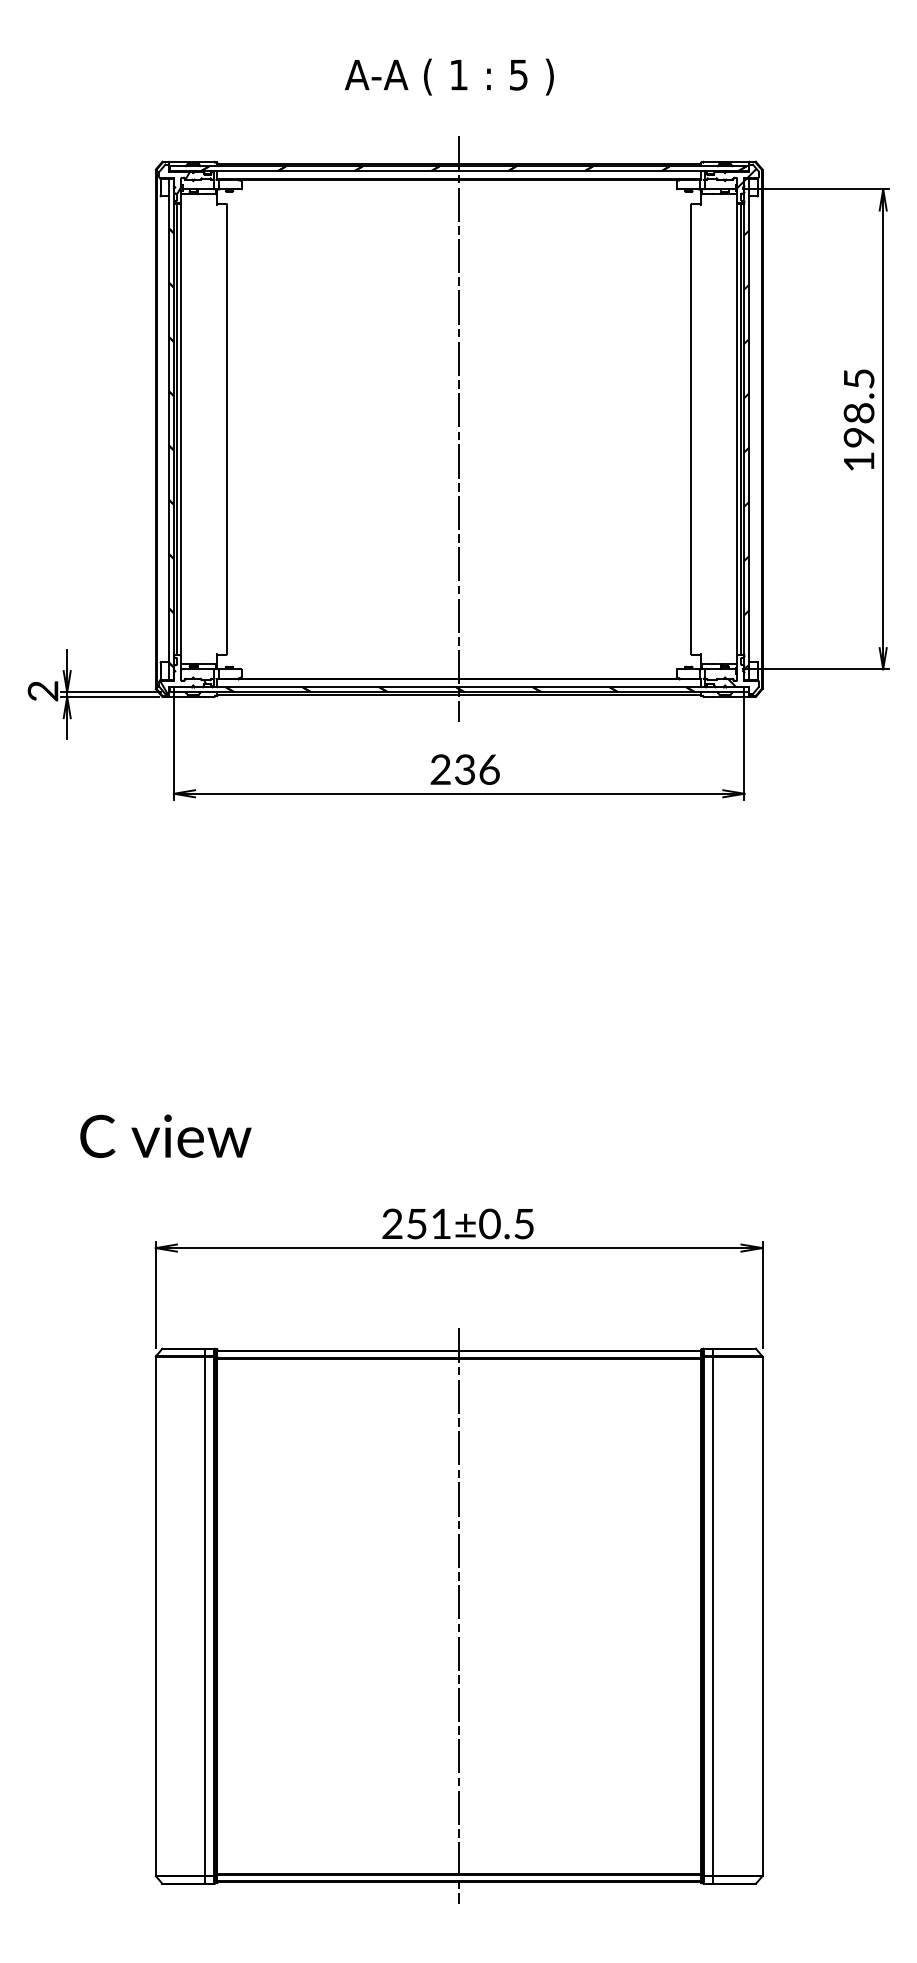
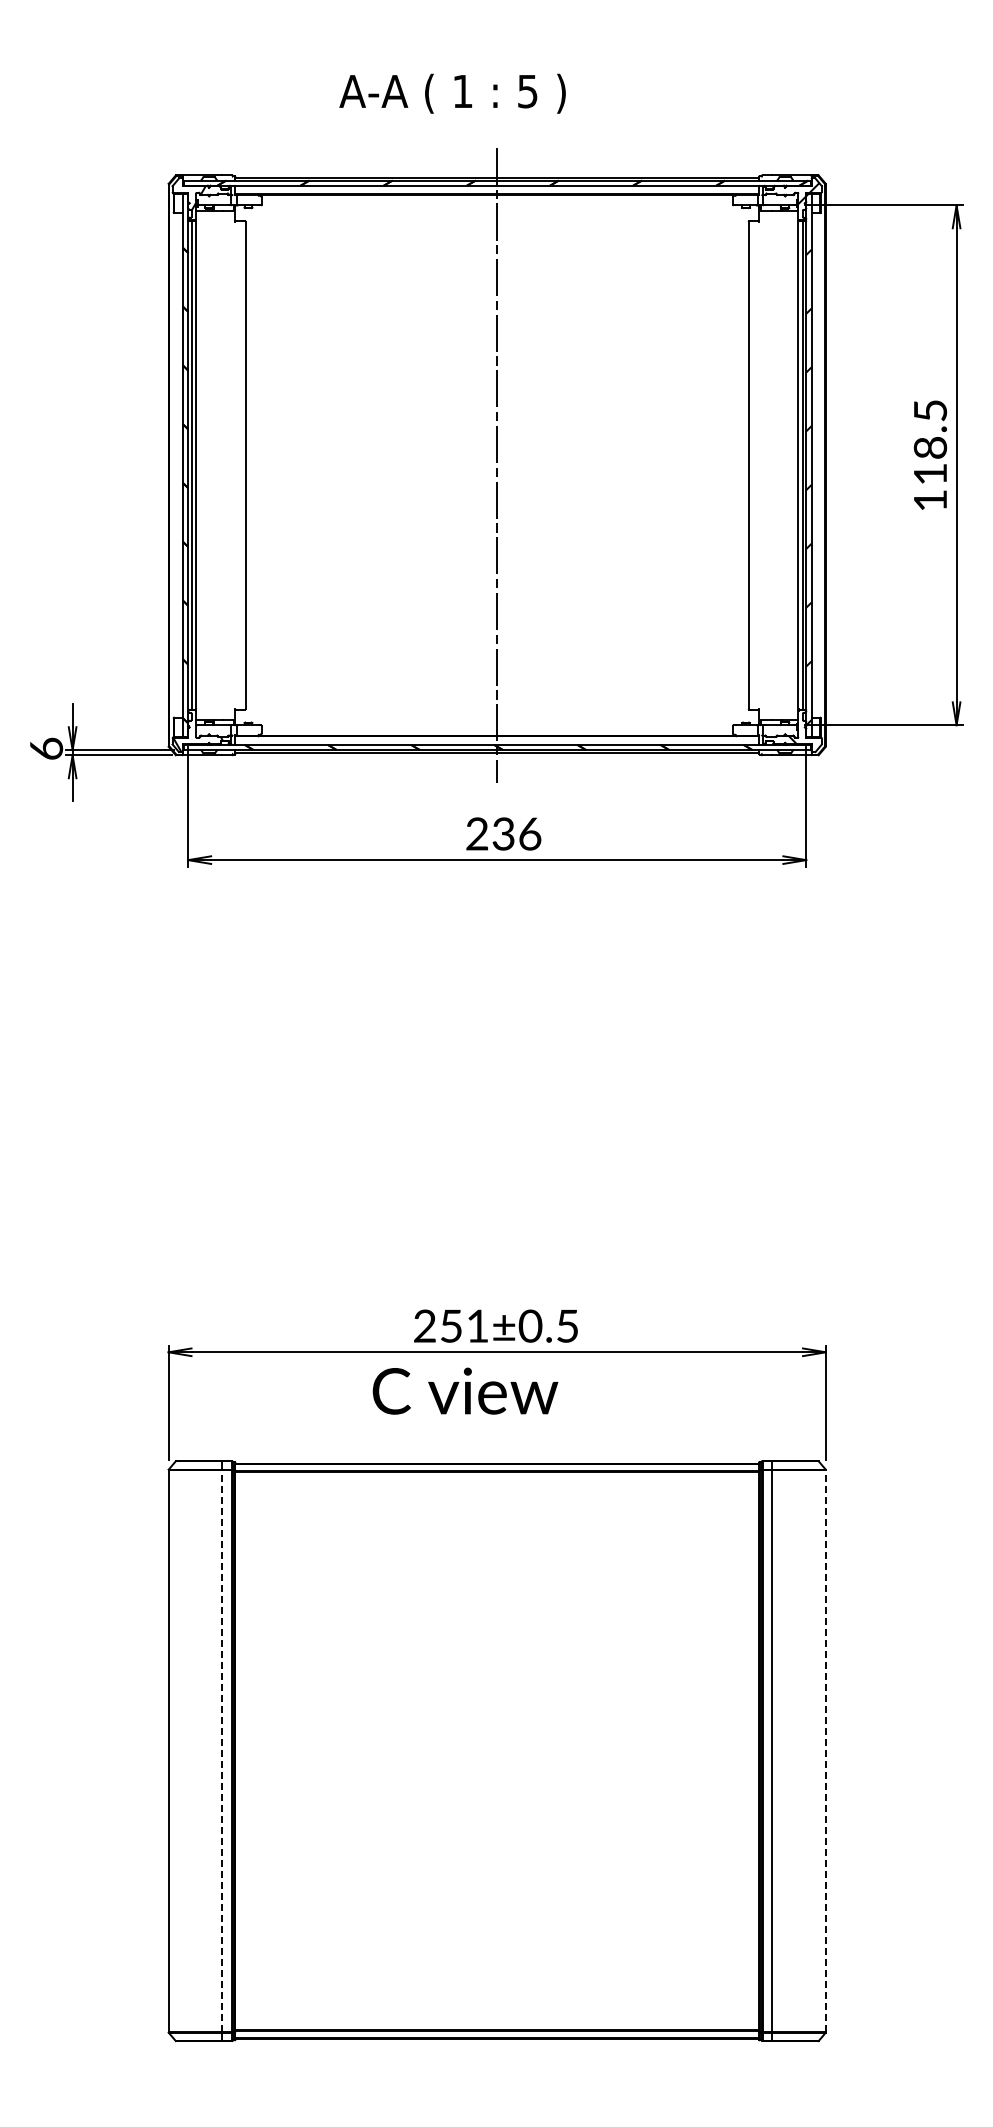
text: (449, 76) -> (452, 93), moved
text: (858, 437) -> (929, 474), 198.5 -> 118.5
text: (43, 690) -> (46, 748), 2 -> 6
text: (165, 1135) -> (465, 1390), moved
line: (205, 1615) -> (222, 1750), solid -> dashed
line: (762, 1615) -> (825, 1750), solid -> dashed
line: (459, 1616) -> (497, 1751), removed

